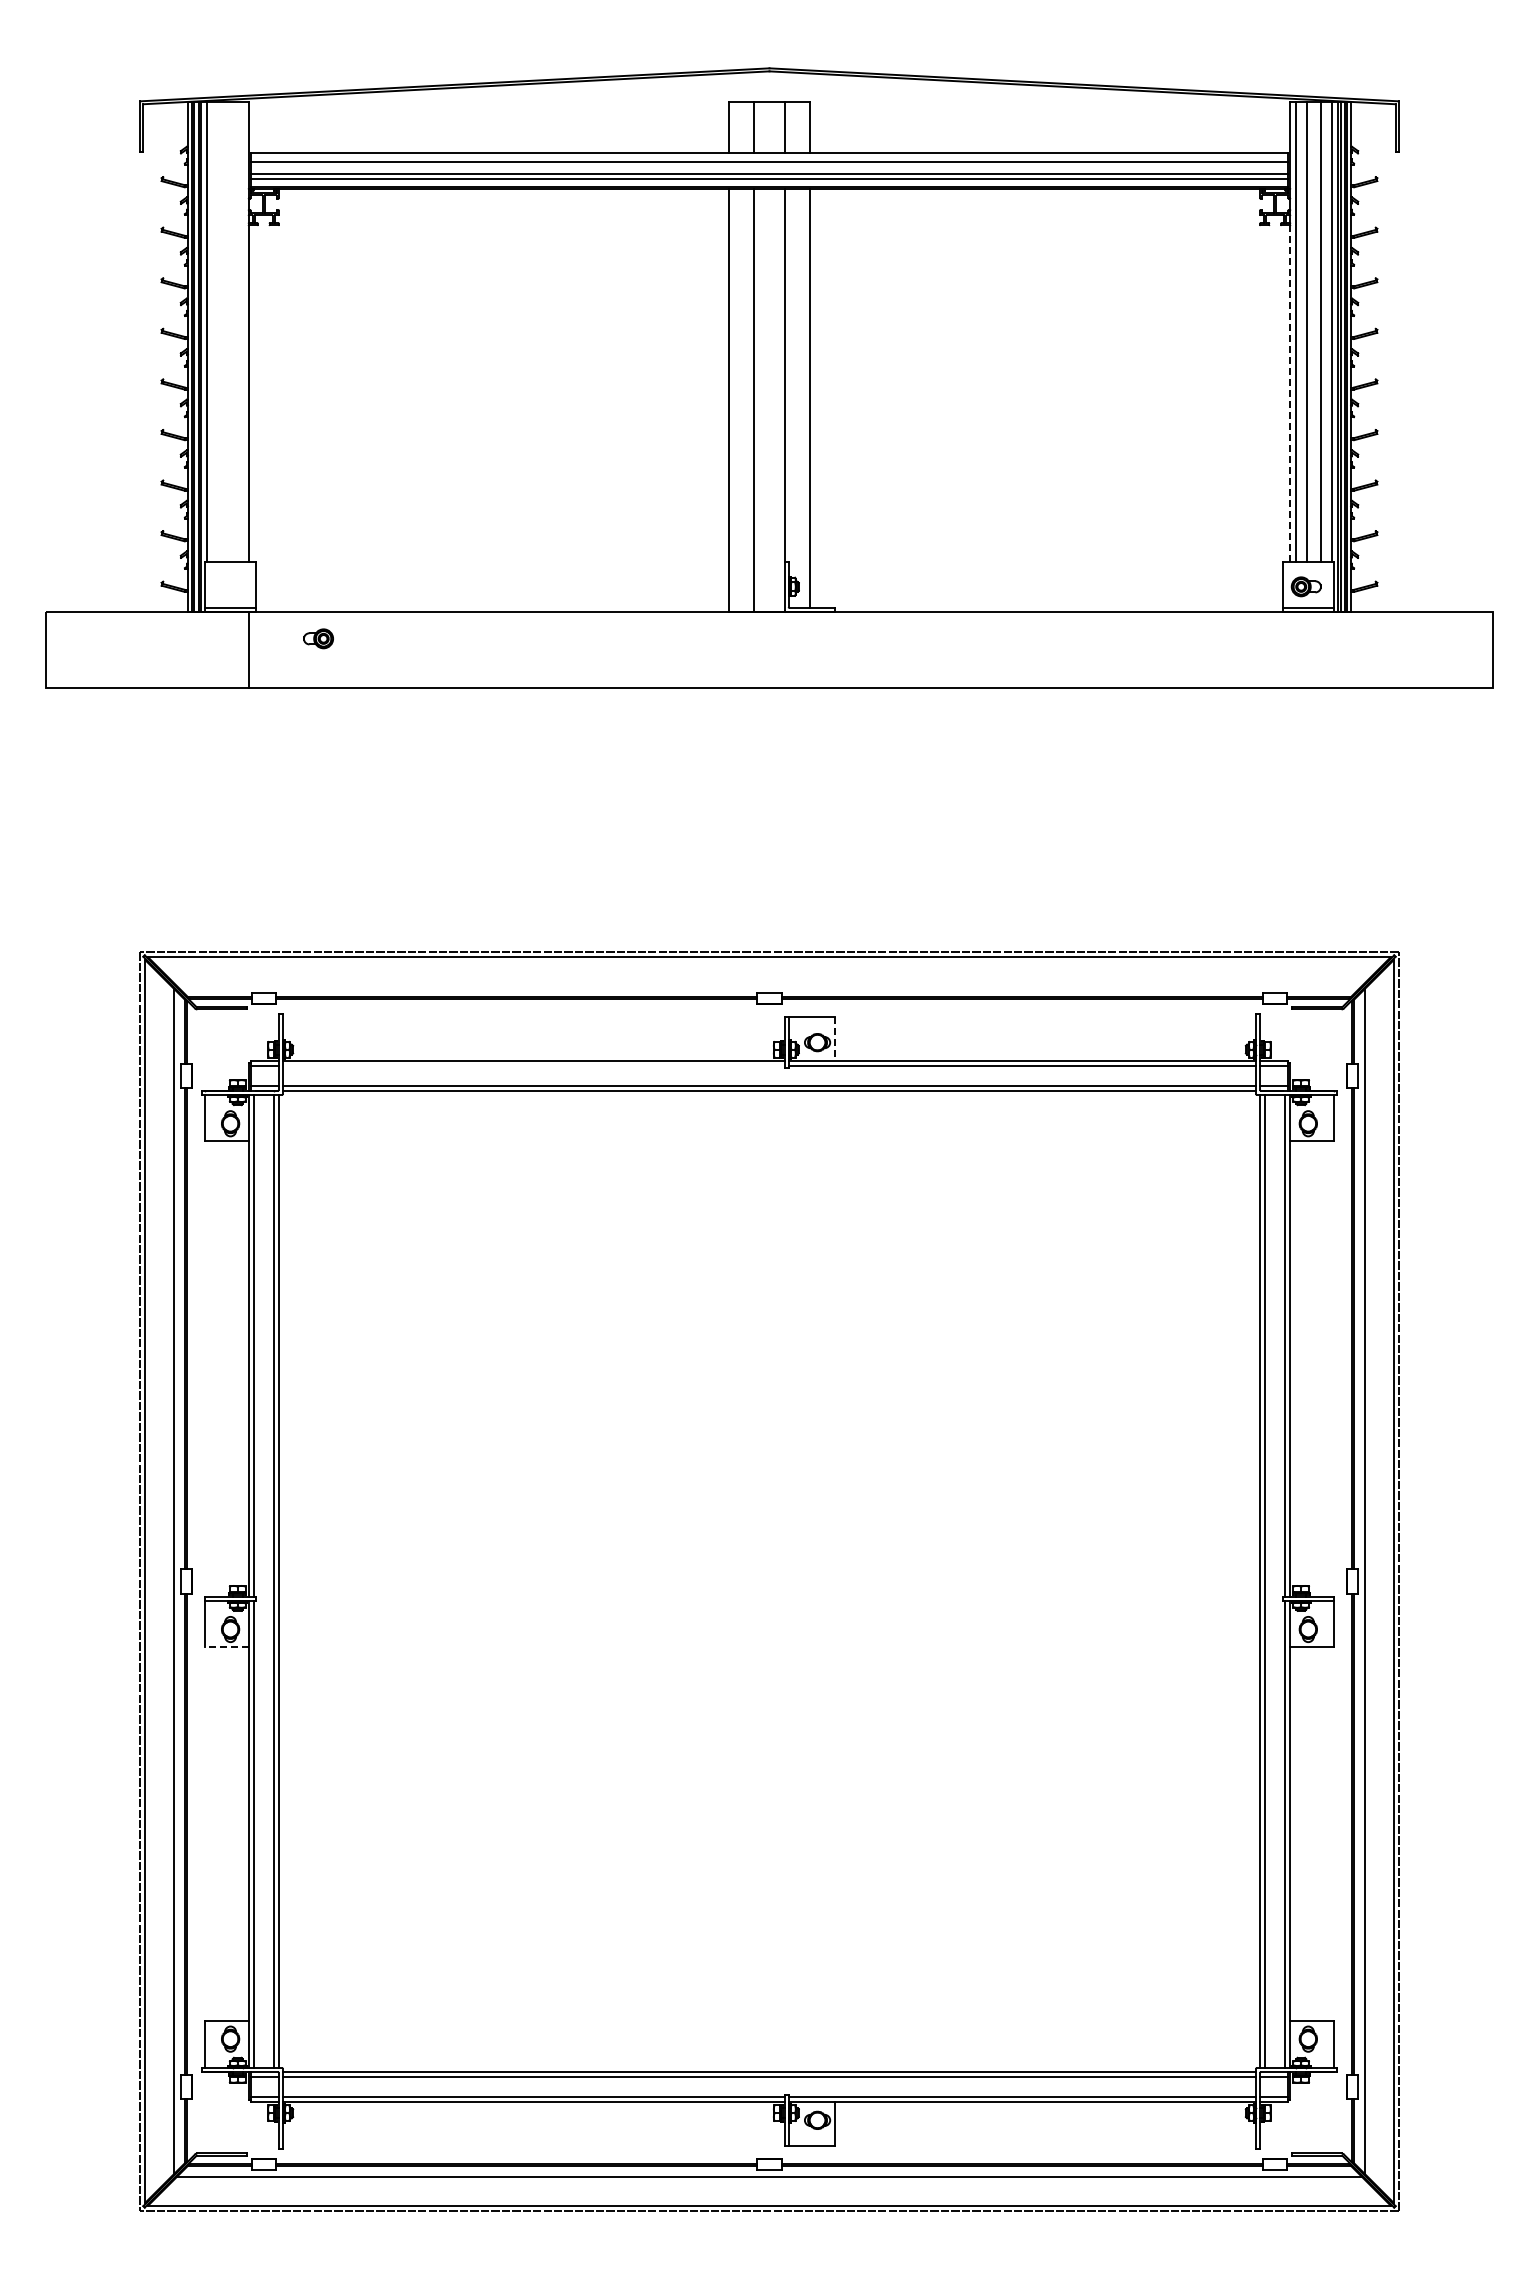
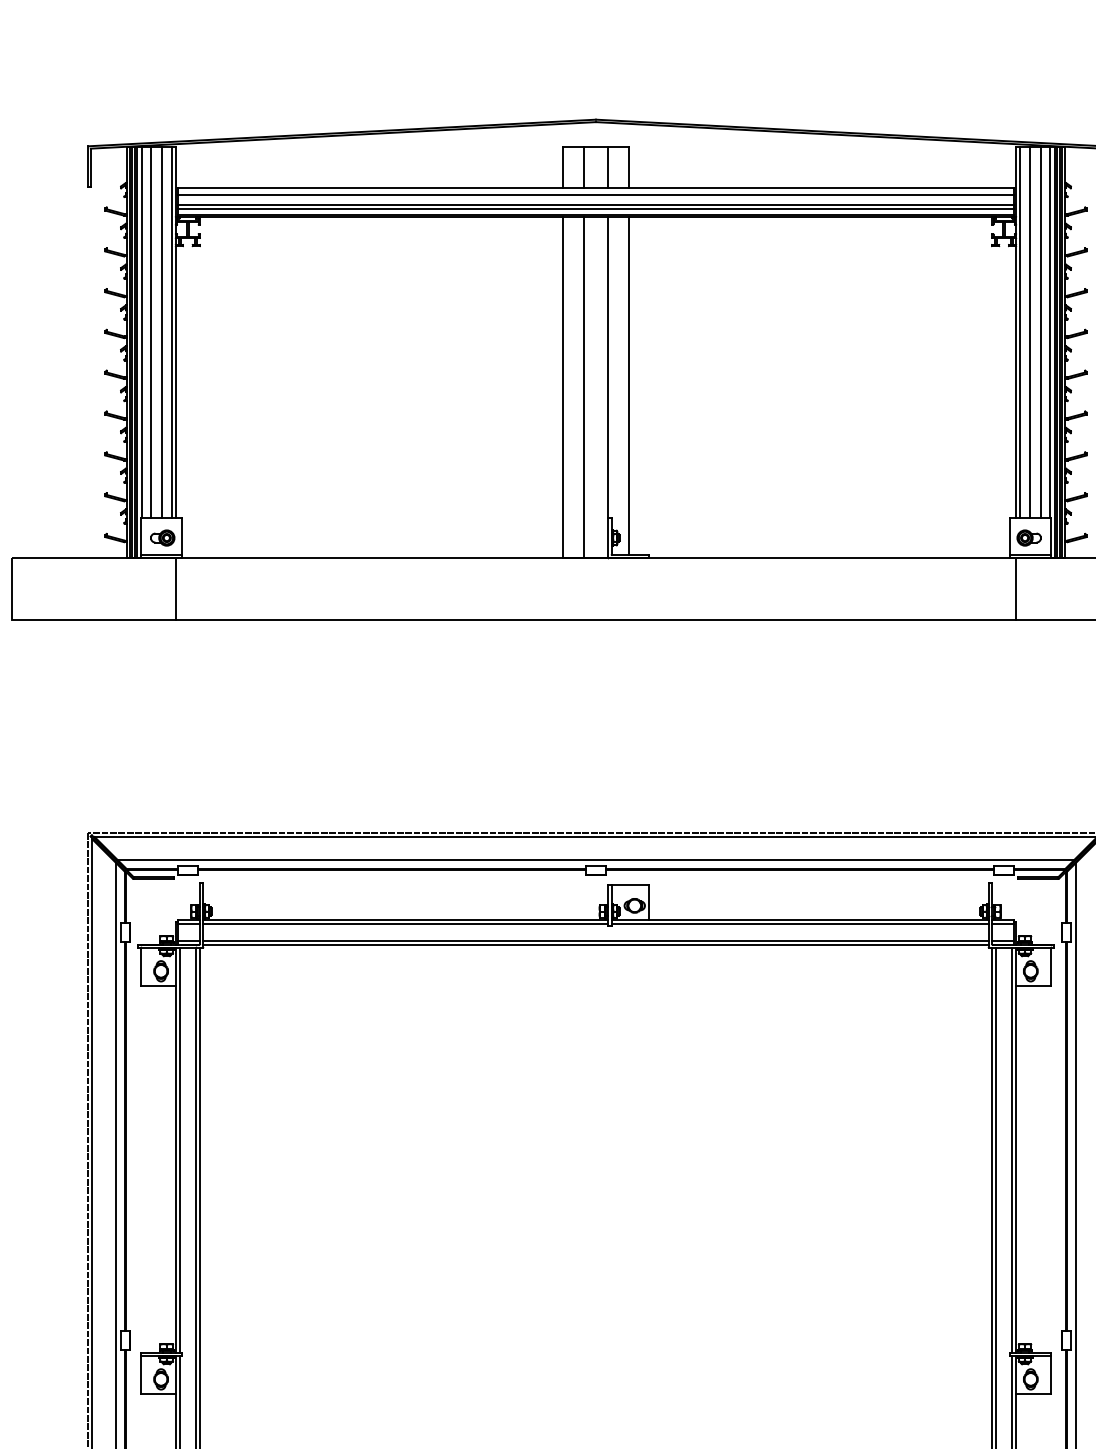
line: (218, 331) -> (151, 332), added
line: (231, 331) -> (161, 332), added
line: (243, 331) -> (171, 332), added
line: (1290, 392) -> (1016, 381), dashed -> solid
part: (318, 638) -> (162, 537), moved
line: (1290, 650) -> (1016, 589), added
line: (769, 986) -> (596, 860), added
line: (835, 1038) -> (649, 902), dashed -> solid
line: (533, 1065) -> (405, 924), added
line: (226, 1647) -> (157, 1393), dashed -> solid

